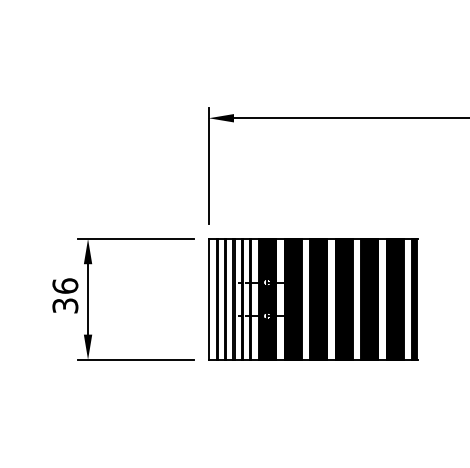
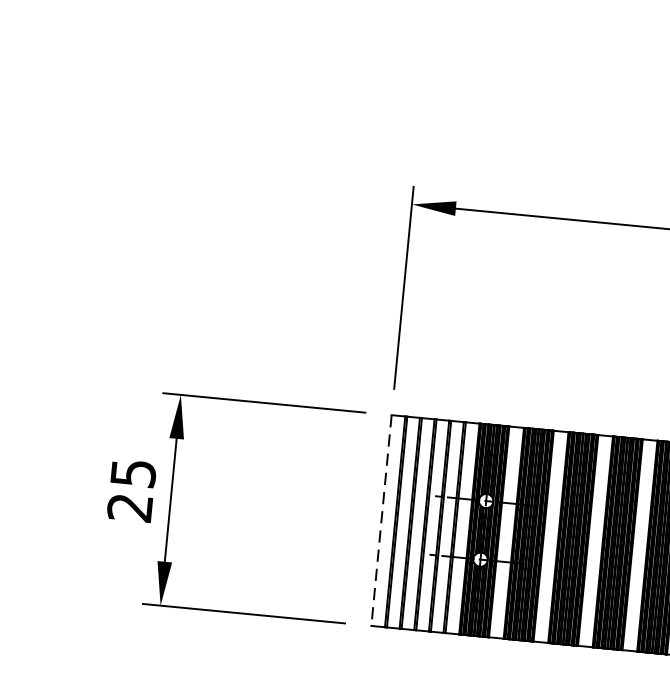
text: (65, 295) -> (132, 489), 36 -> 25
line: (208, 299) -> (380, 520), solid -> dashed

